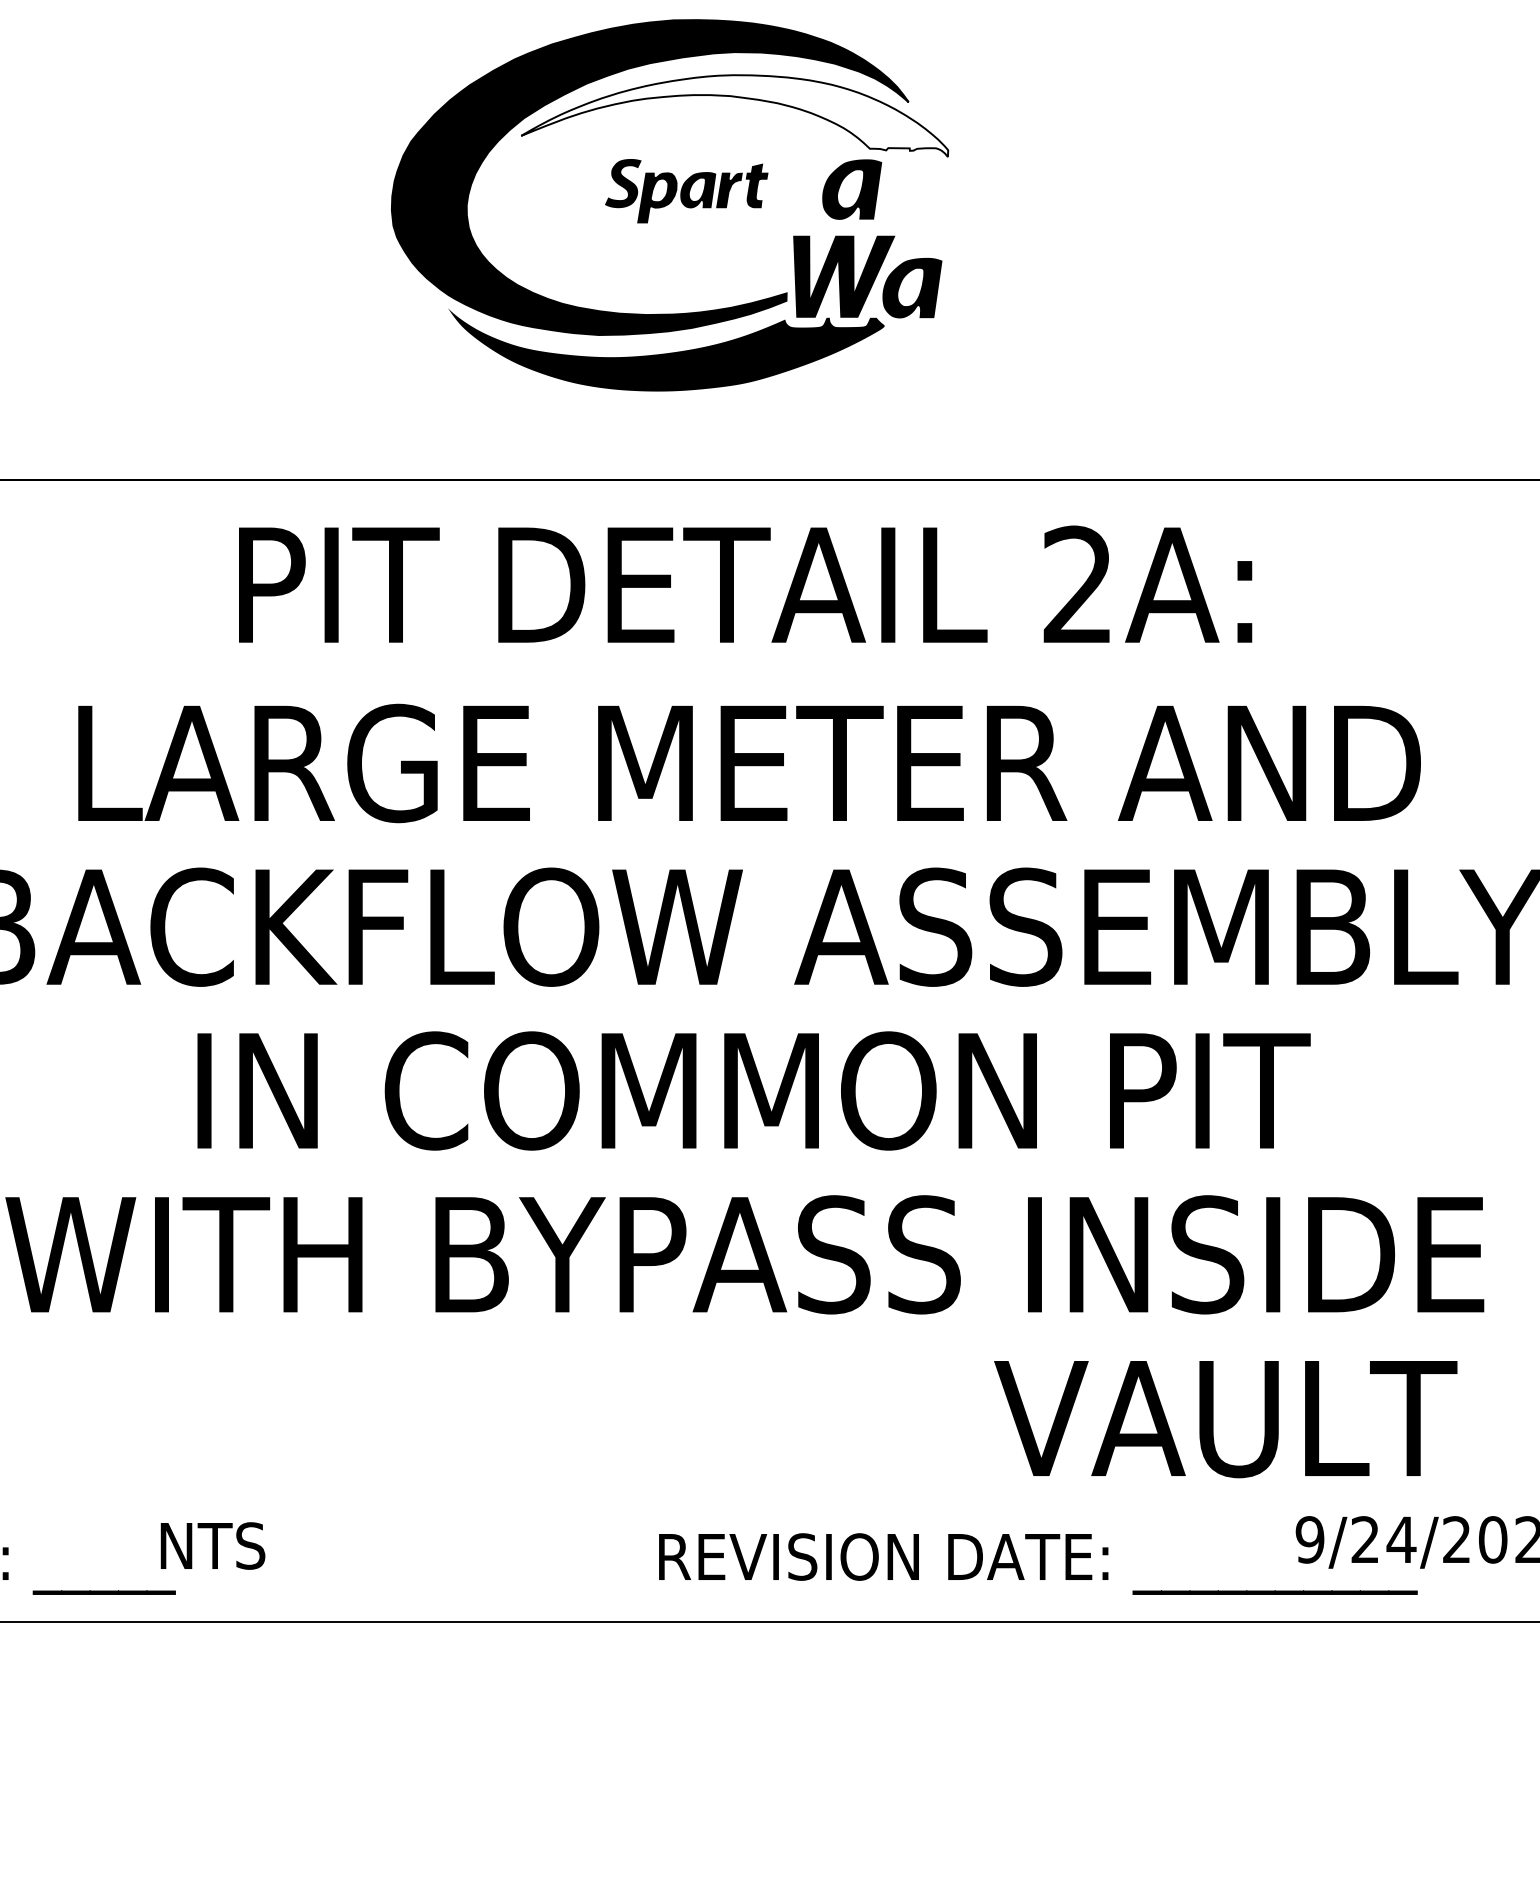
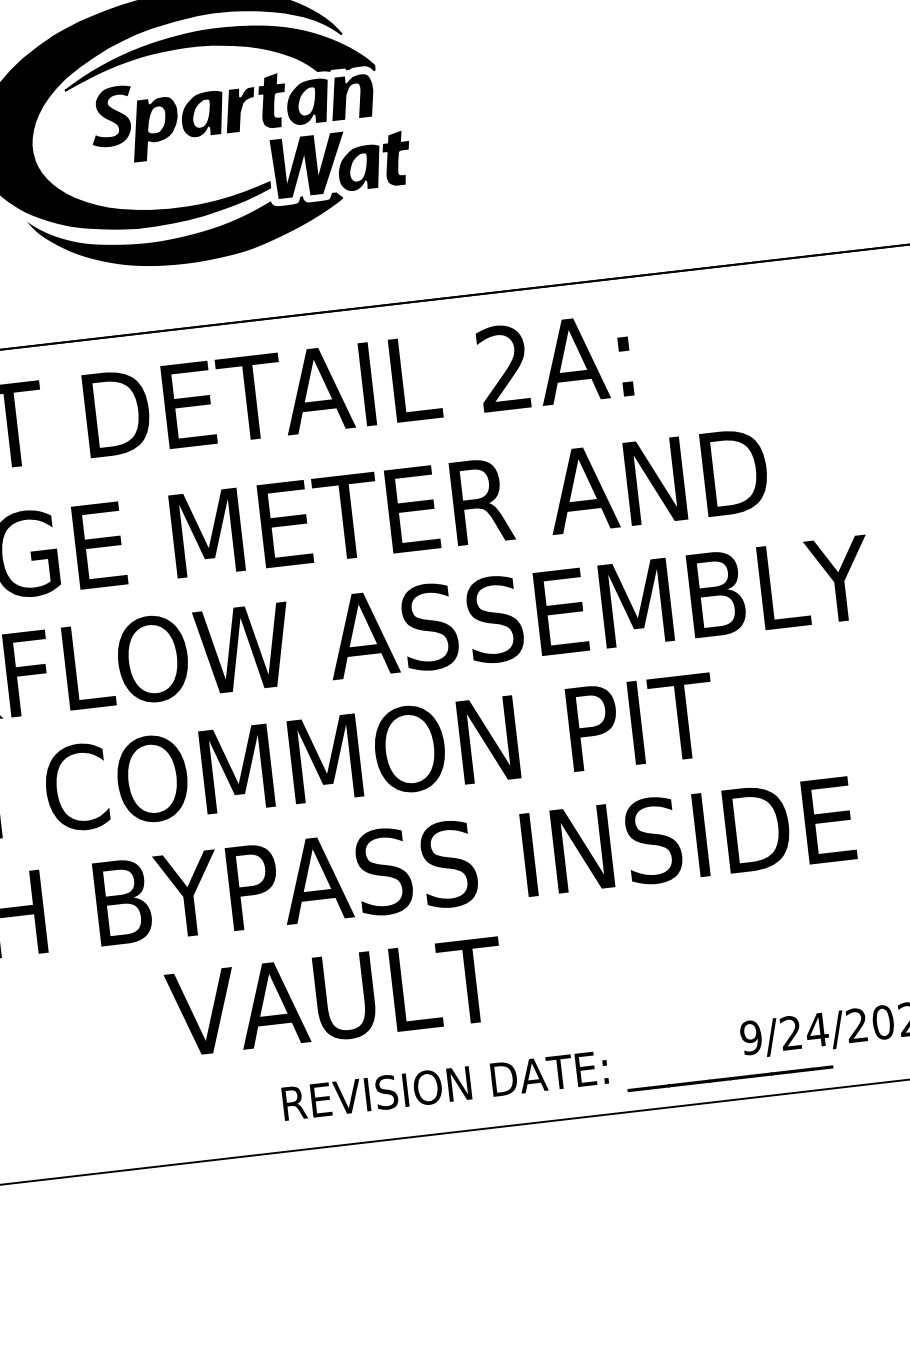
fill: (734, 116) -> (217, 59), added
fill: (912, 189) -> (351, 96), added
part: (686, 190) -> (188, 116), size x1.67
fill: (964, 280) -> (396, 158), added
text: (1225, 1419) -> (335, 997), moved

